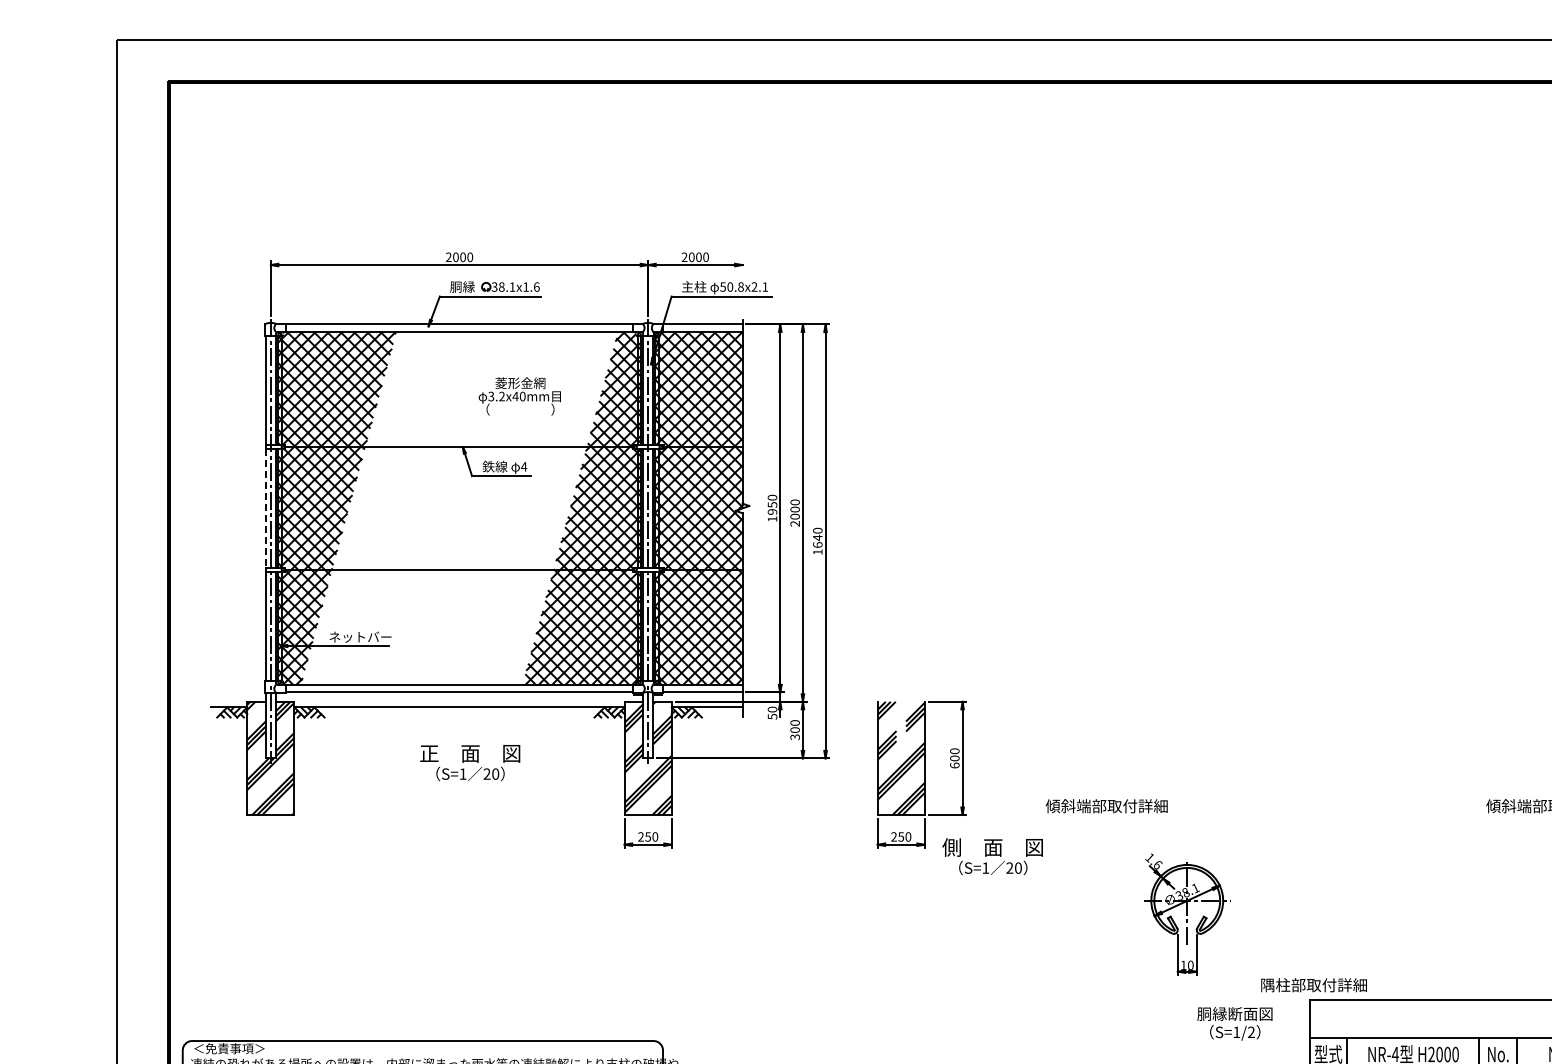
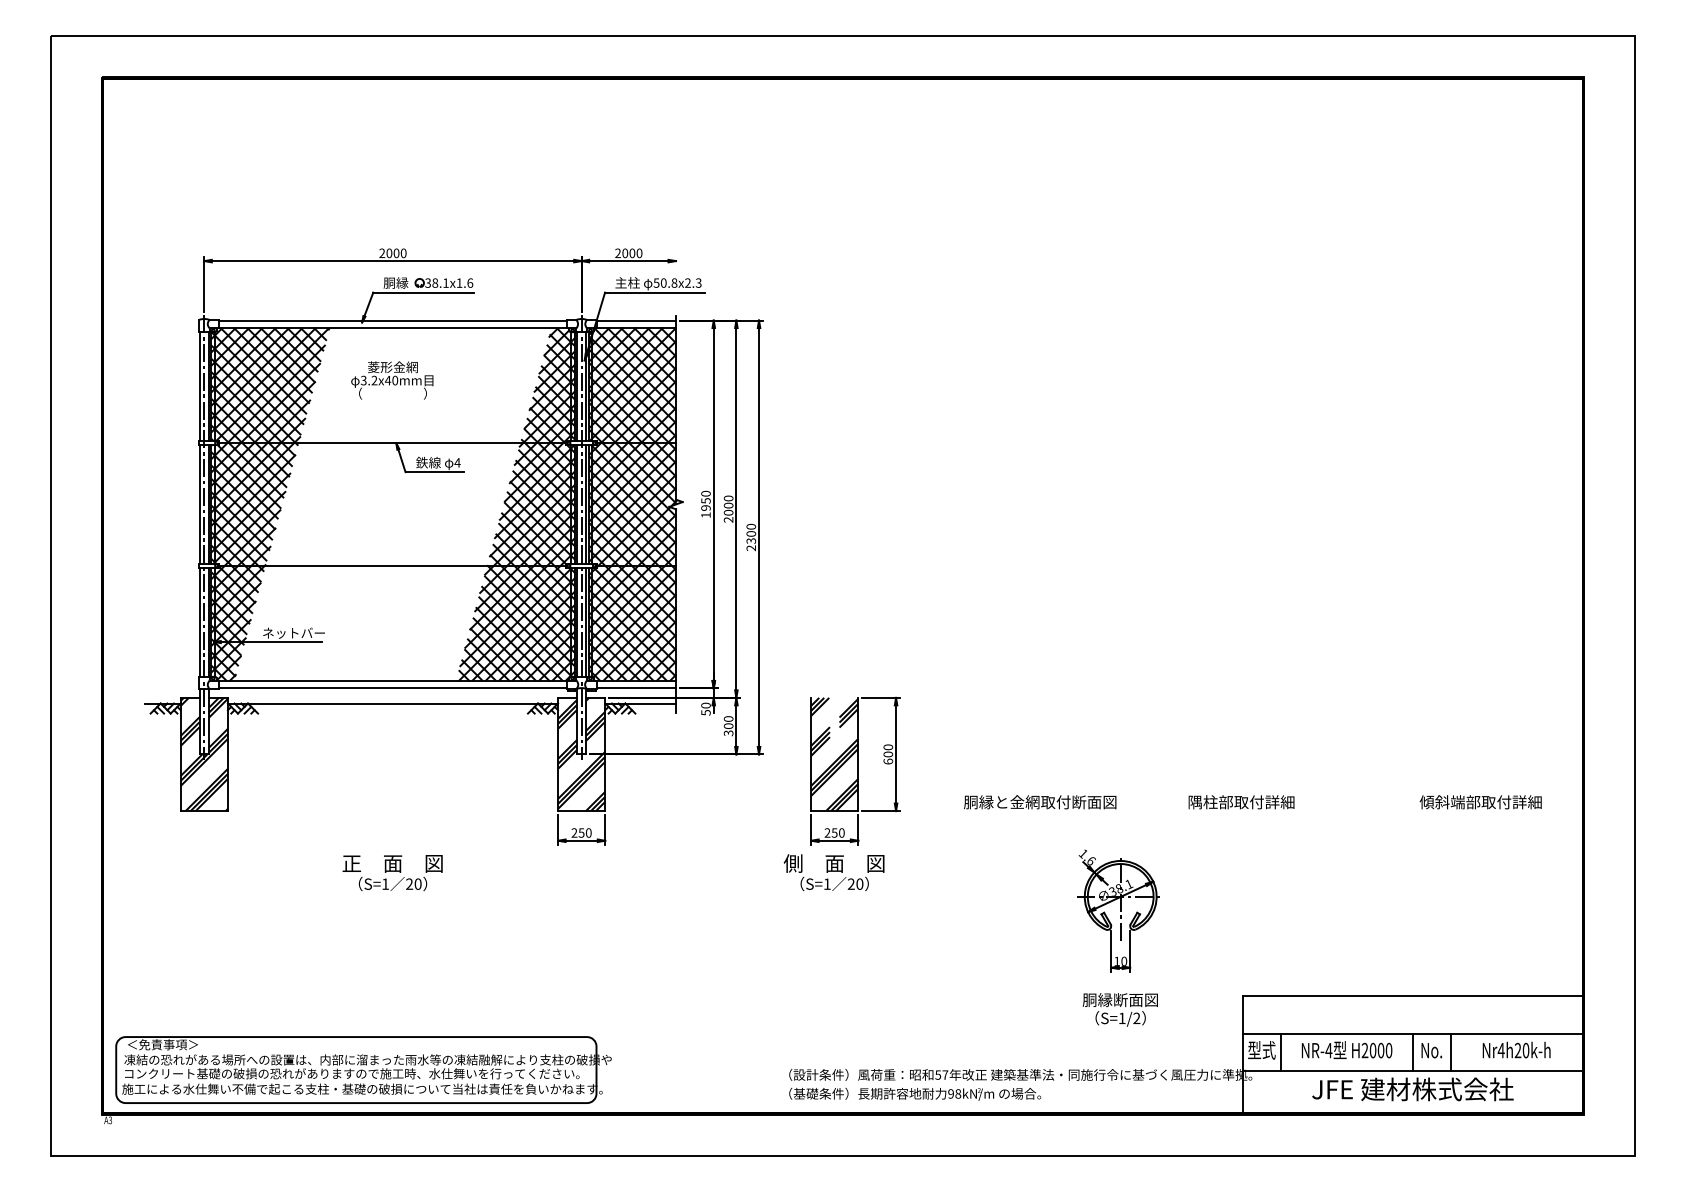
text: (765, 286) -> (698, 282), 50.8x2.1 -> 50.8x2.3
text: (520, 396) -> (392, 380), moved
line: (266, 508) -> (199, 504), dashed -> solid
text: (818, 544) -> (751, 540), 1640 -> 2300
text: (470, 762) -> (392, 872), moved
text: (1107, 806) -> (1040, 802), 傾斜端部取付詳細 -> 胴縁と金網取付断面図
text: (992, 856) -> (833, 872), moved
text: (1314, 985) -> (1241, 802), moved
text: (1234, 1023) -> (1119, 1009), moved

